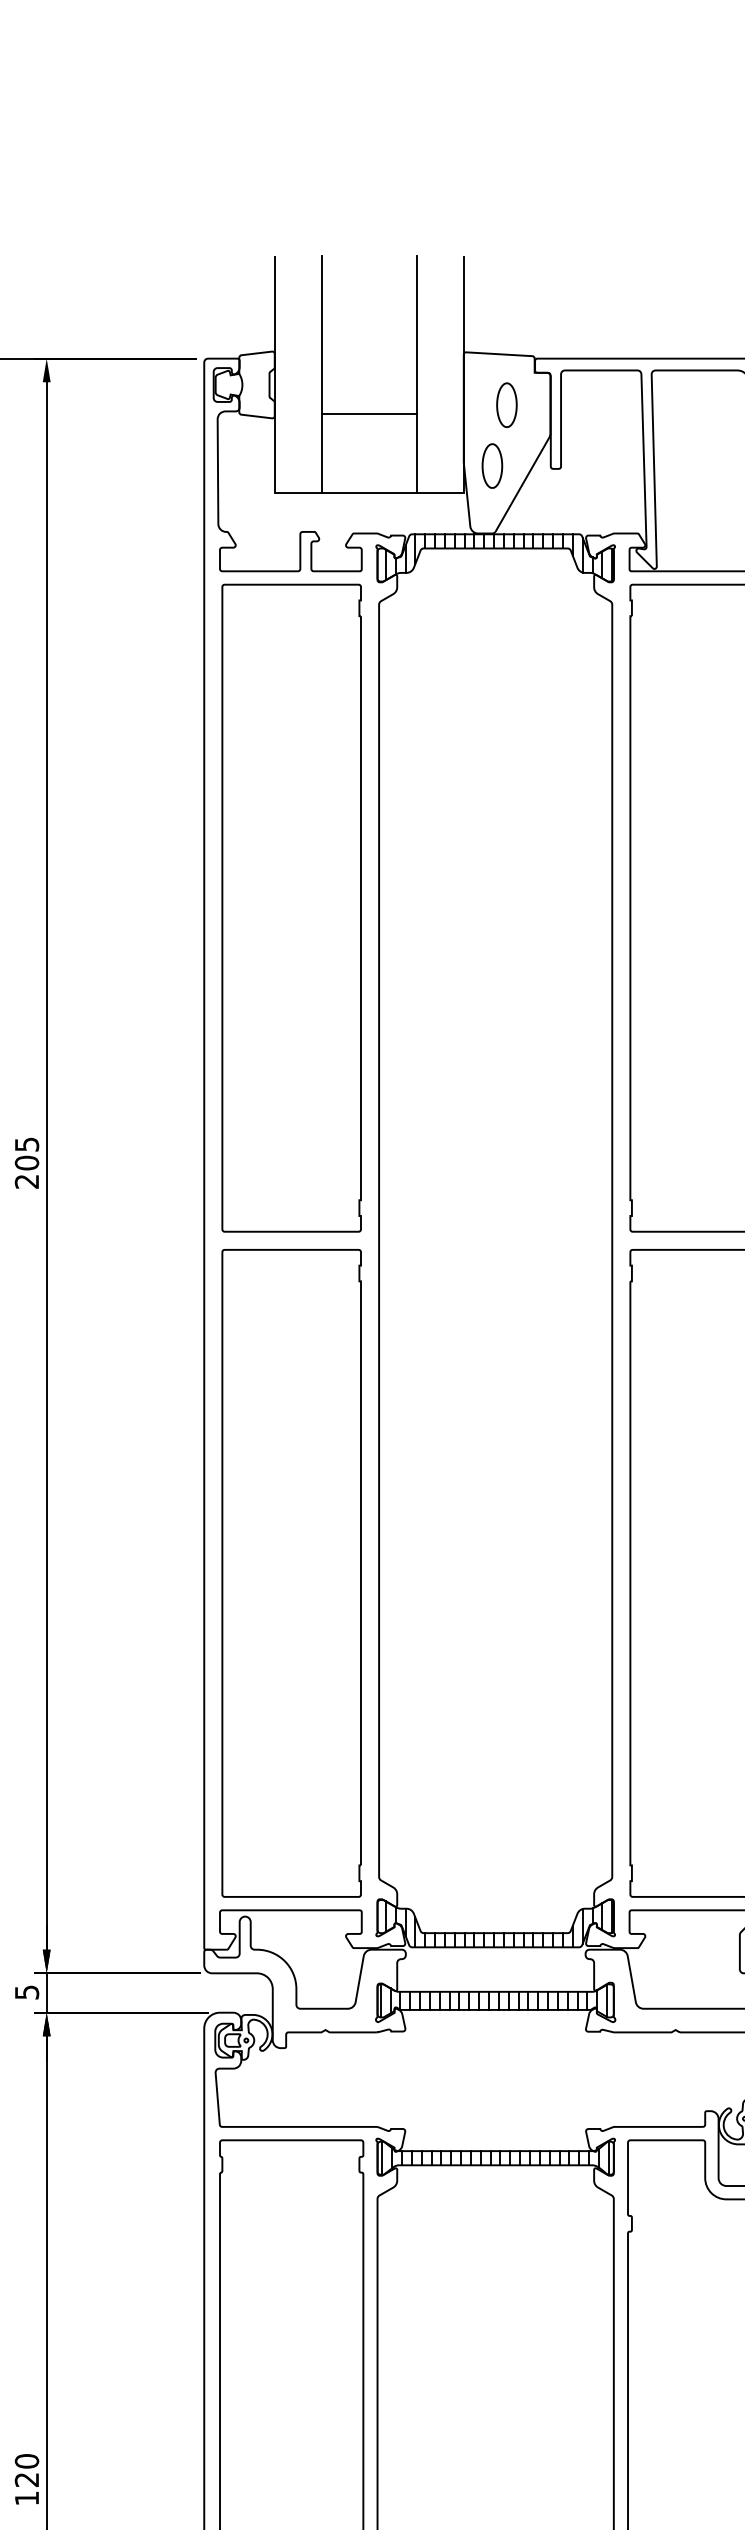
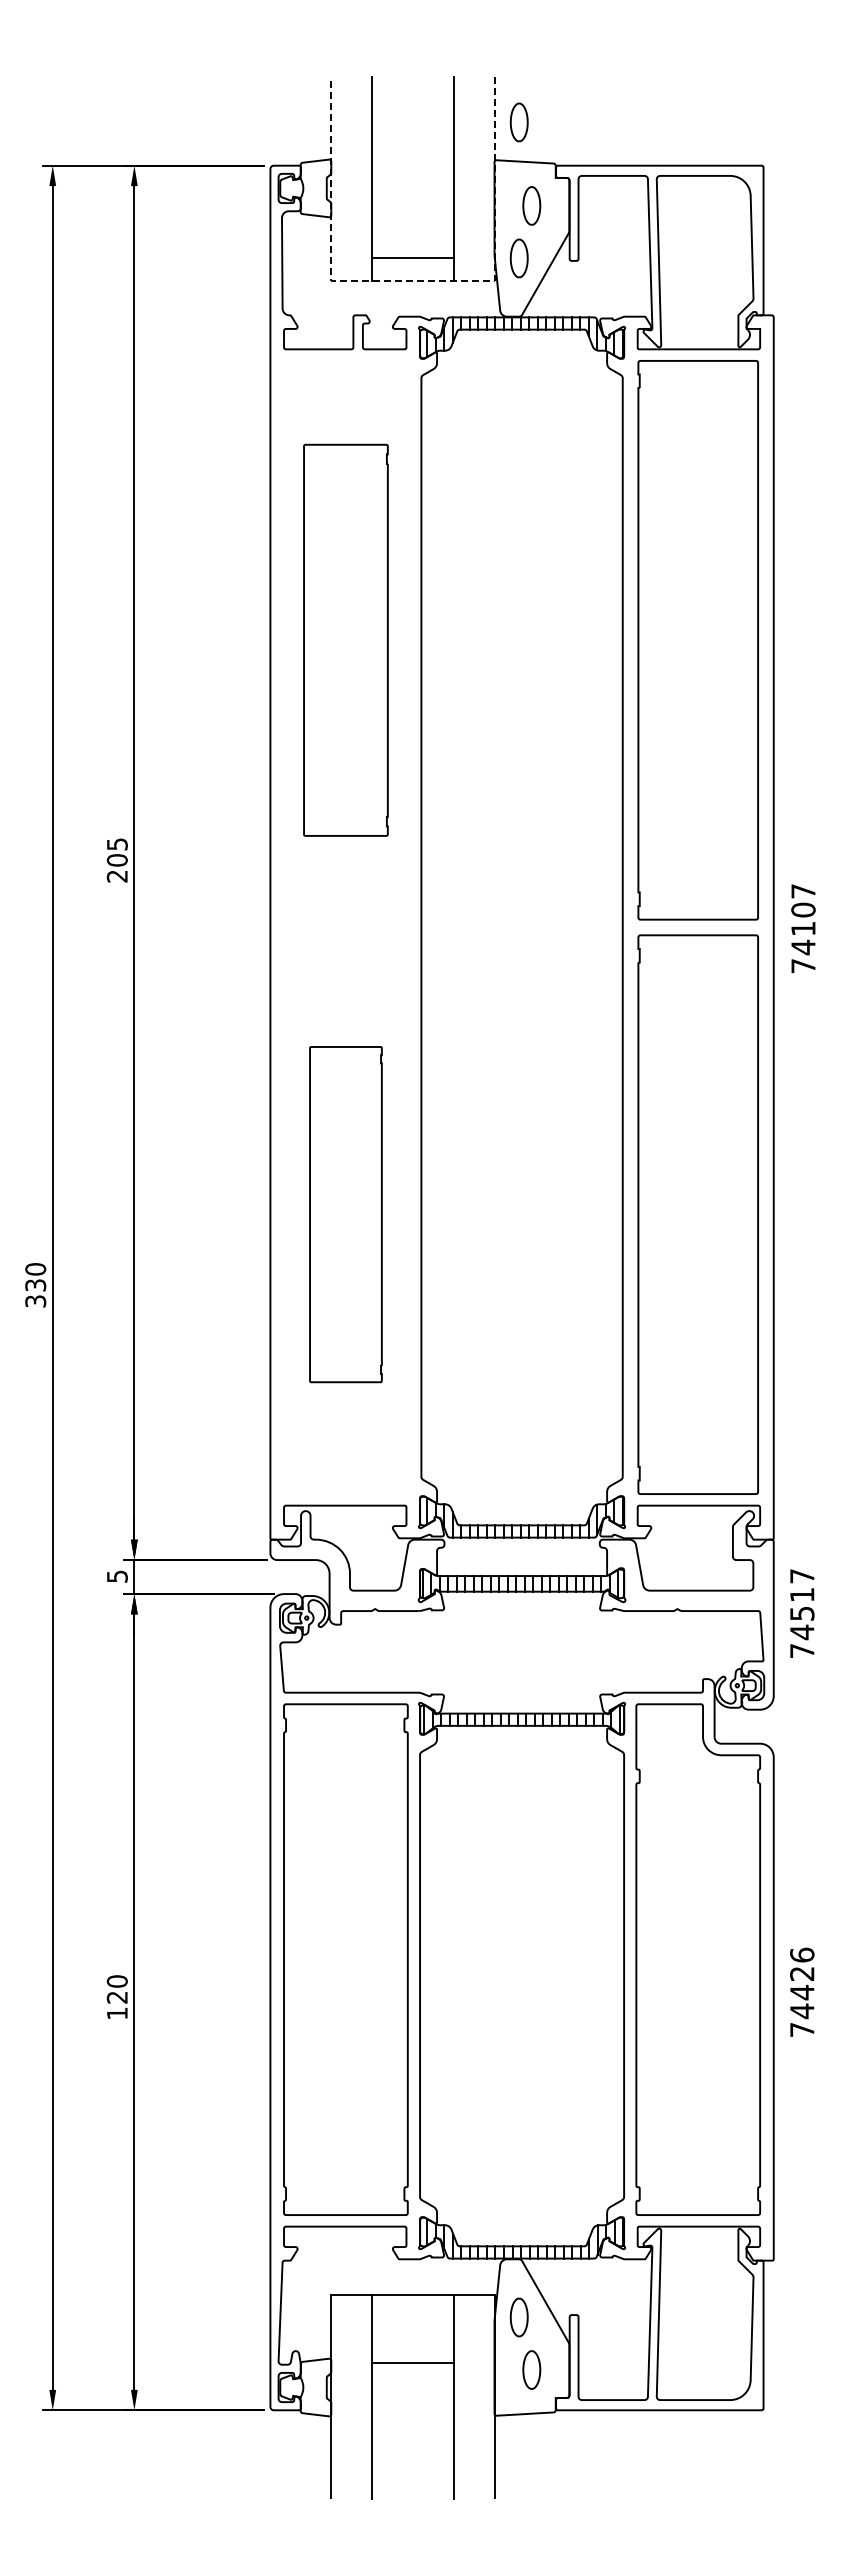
part: (491, 308) -> (518, 122), added
line: (368, 413) -> (412, 258), moved
line: (368, 492) -> (412, 281), solid -> dashed
part: (291, 908) -> (345, 640), size x0.7
part: (291, 1573) -> (345, 1214), size x0.6

